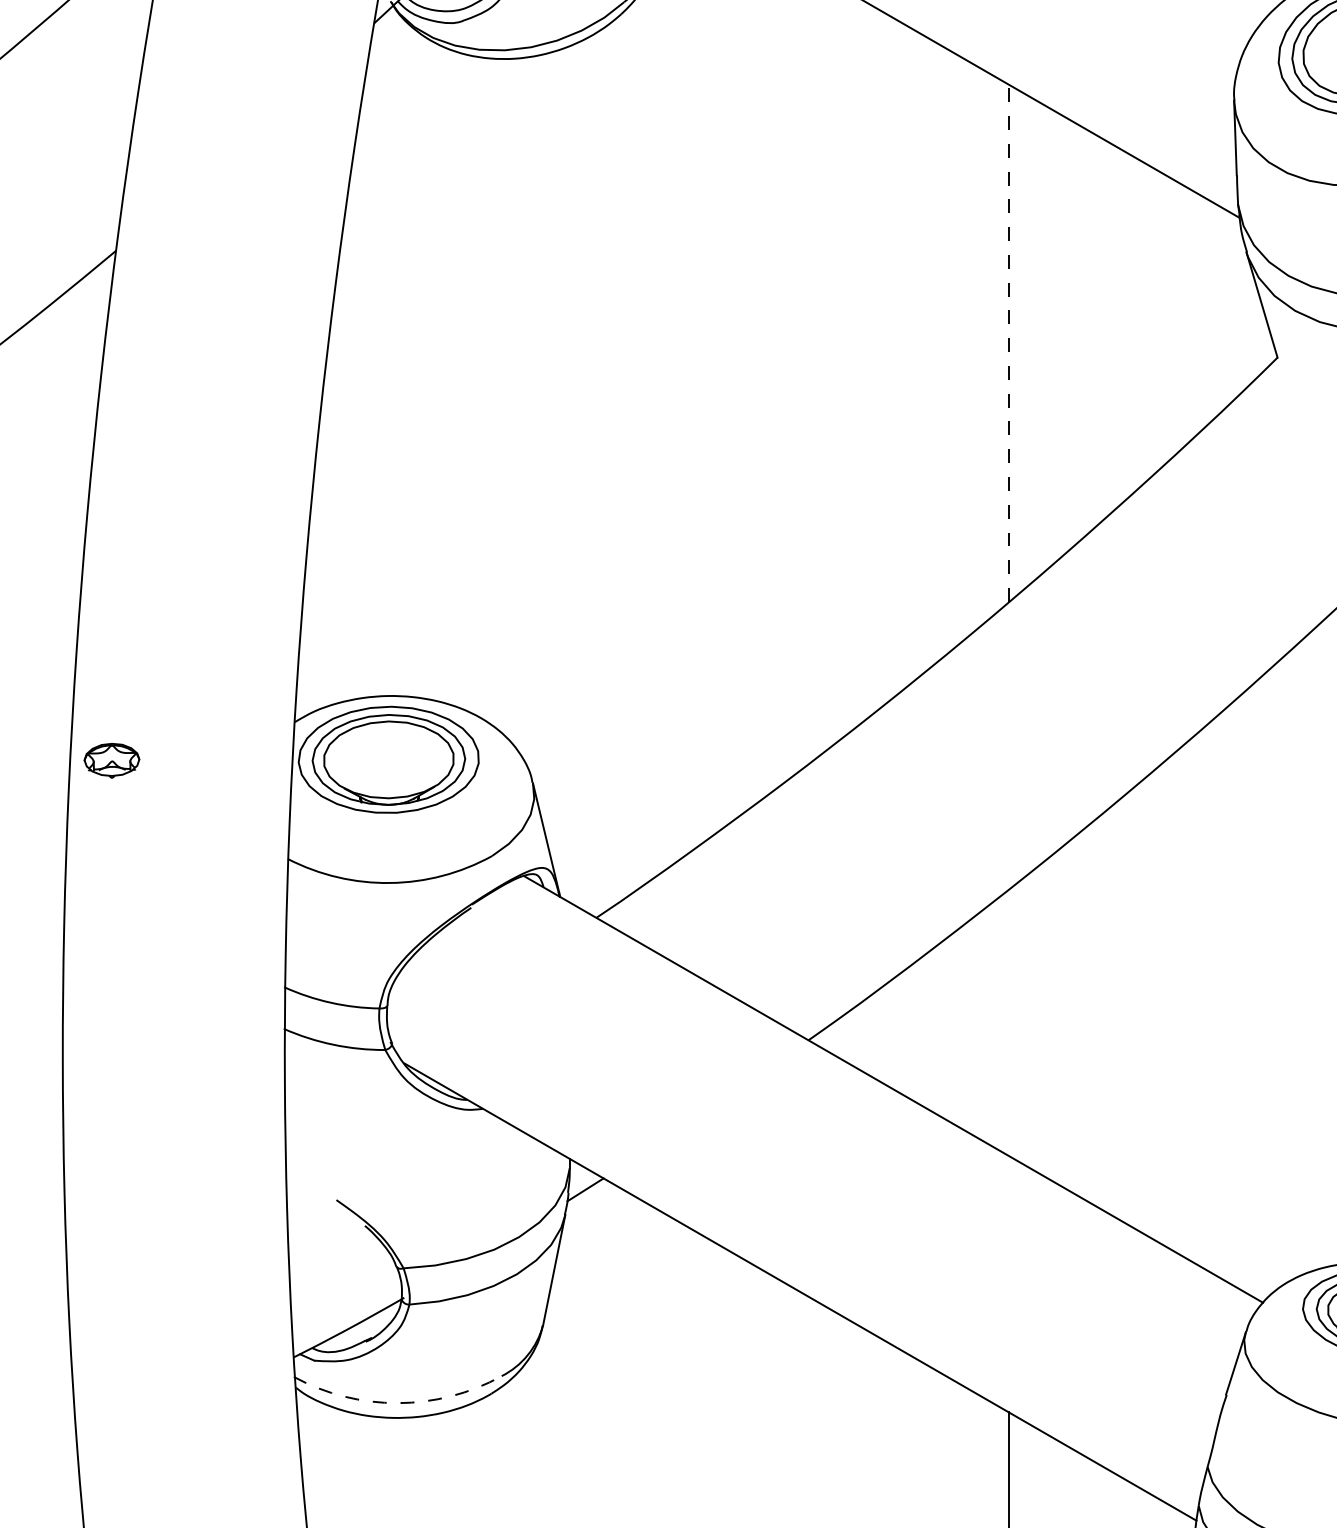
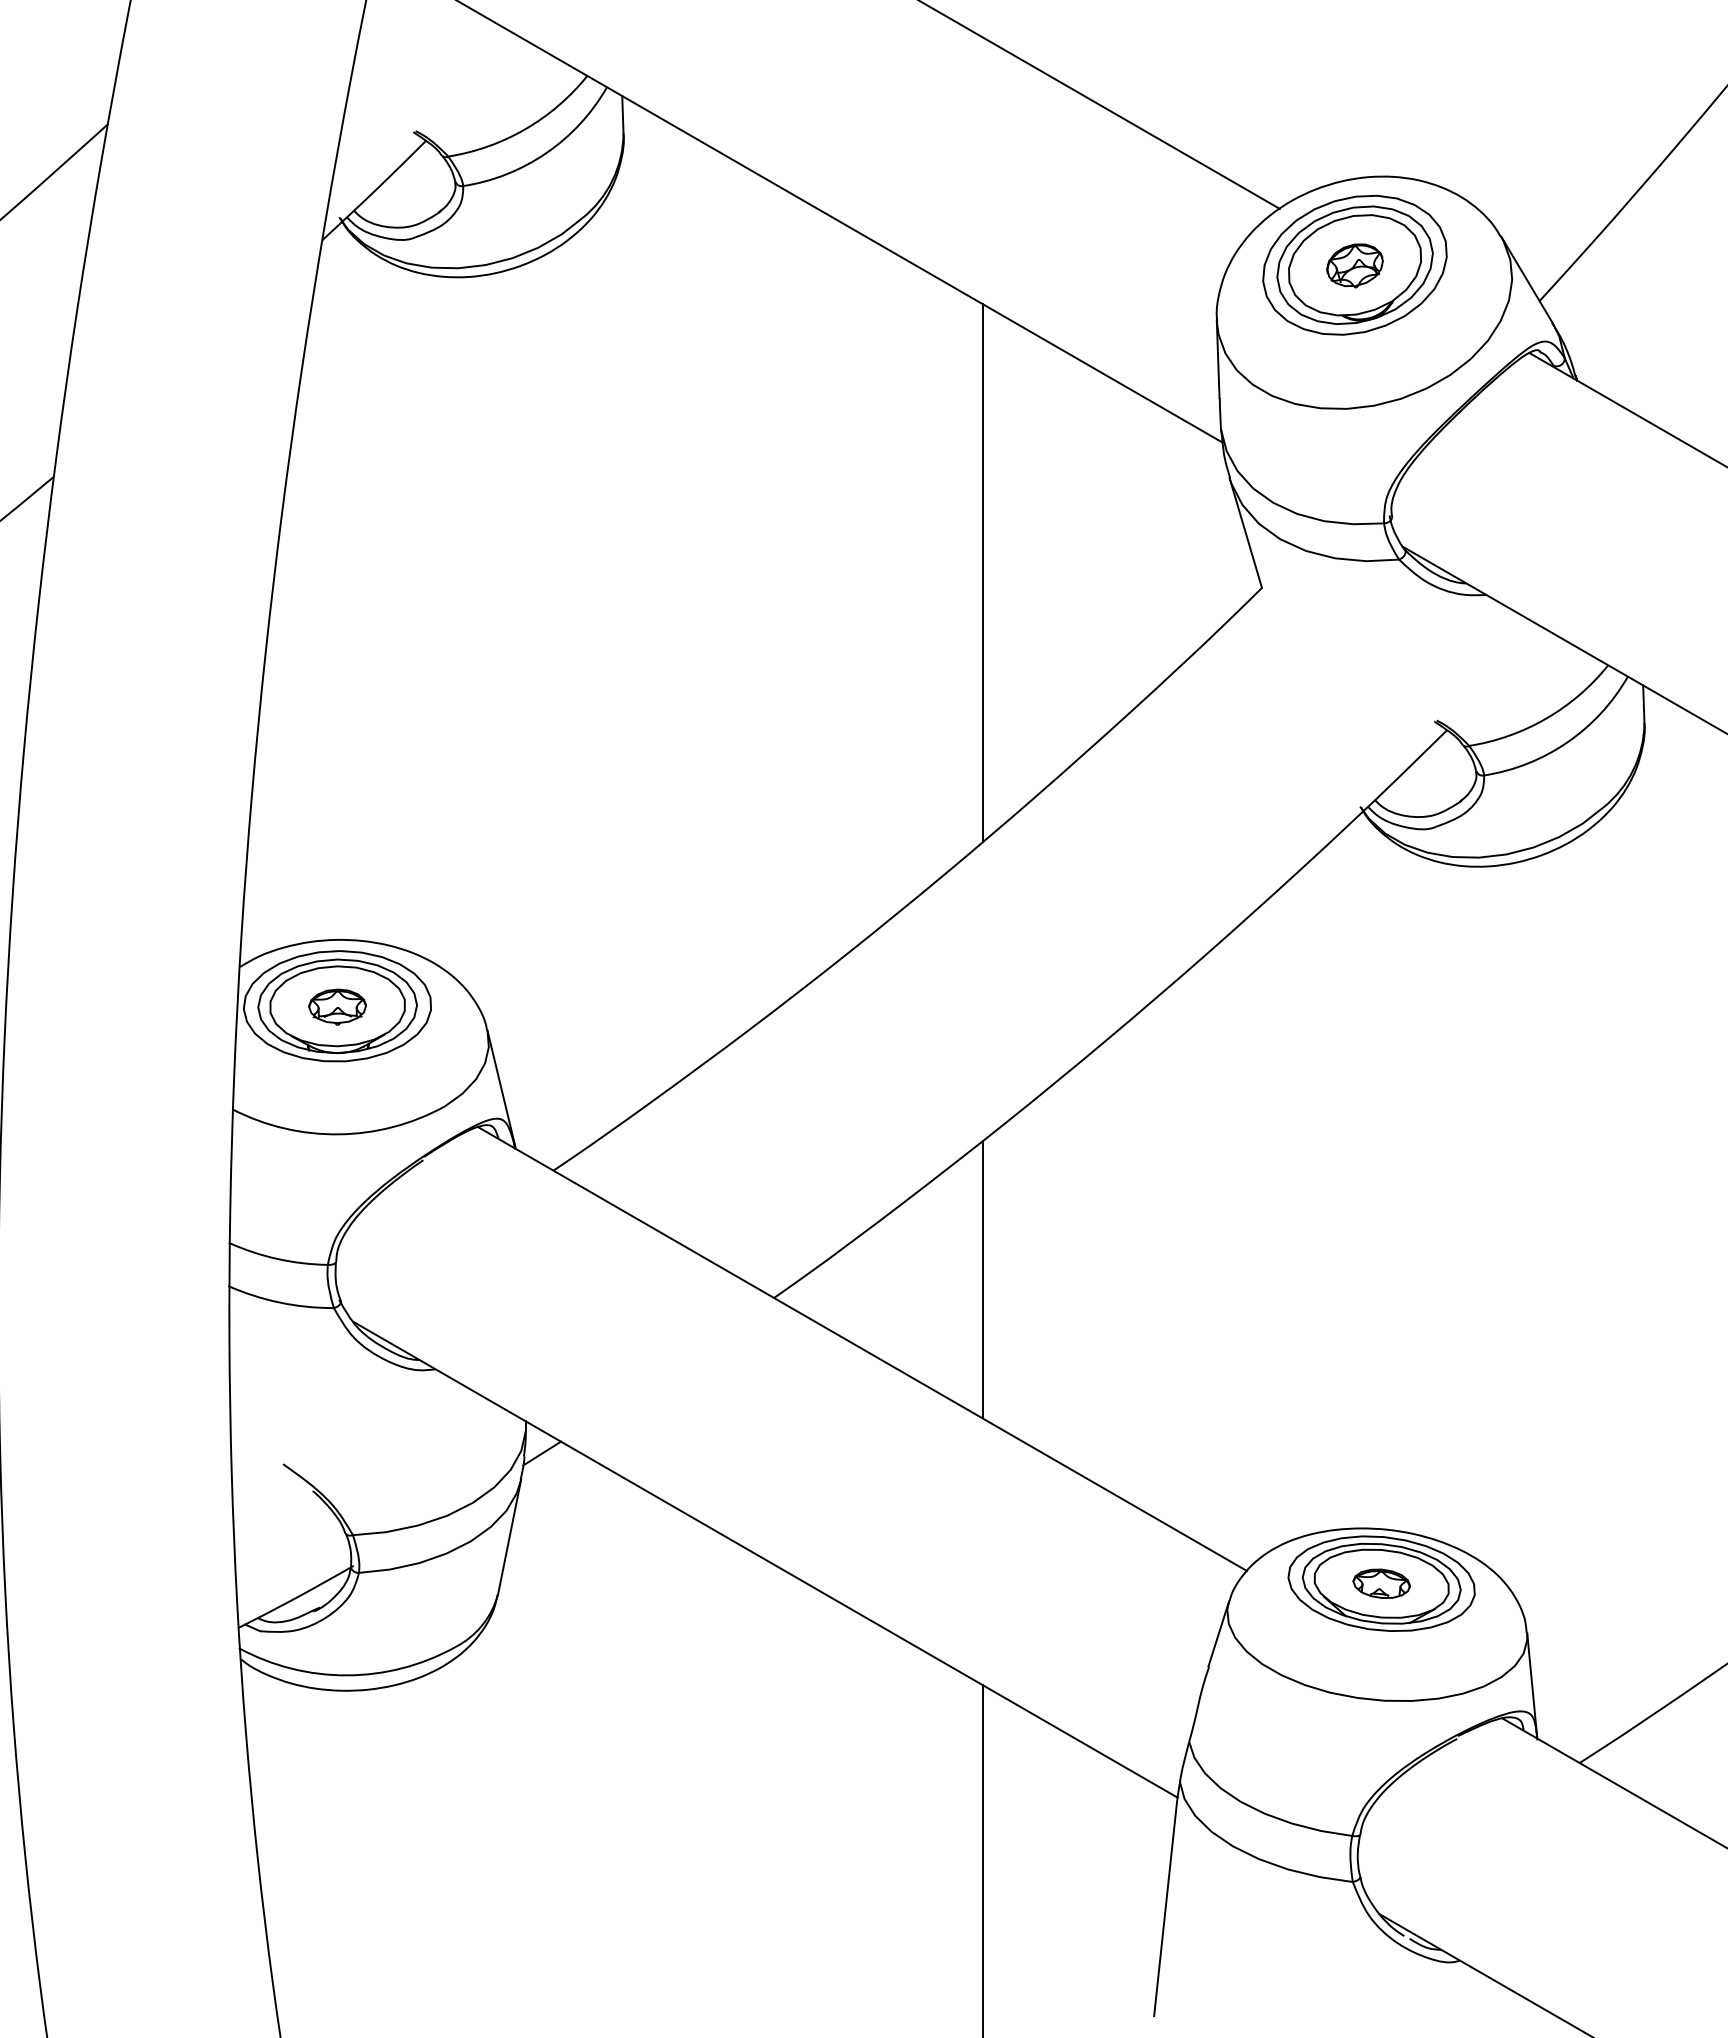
line: (1008, 343) -> (982, 573), dashed -> solid
part: (111, 760) -> (337, 1006), moved
line: (1008, 1022) -> (982, 1279), added
arc: (398, 1403) -> (347, 1675), dashed -> solid

